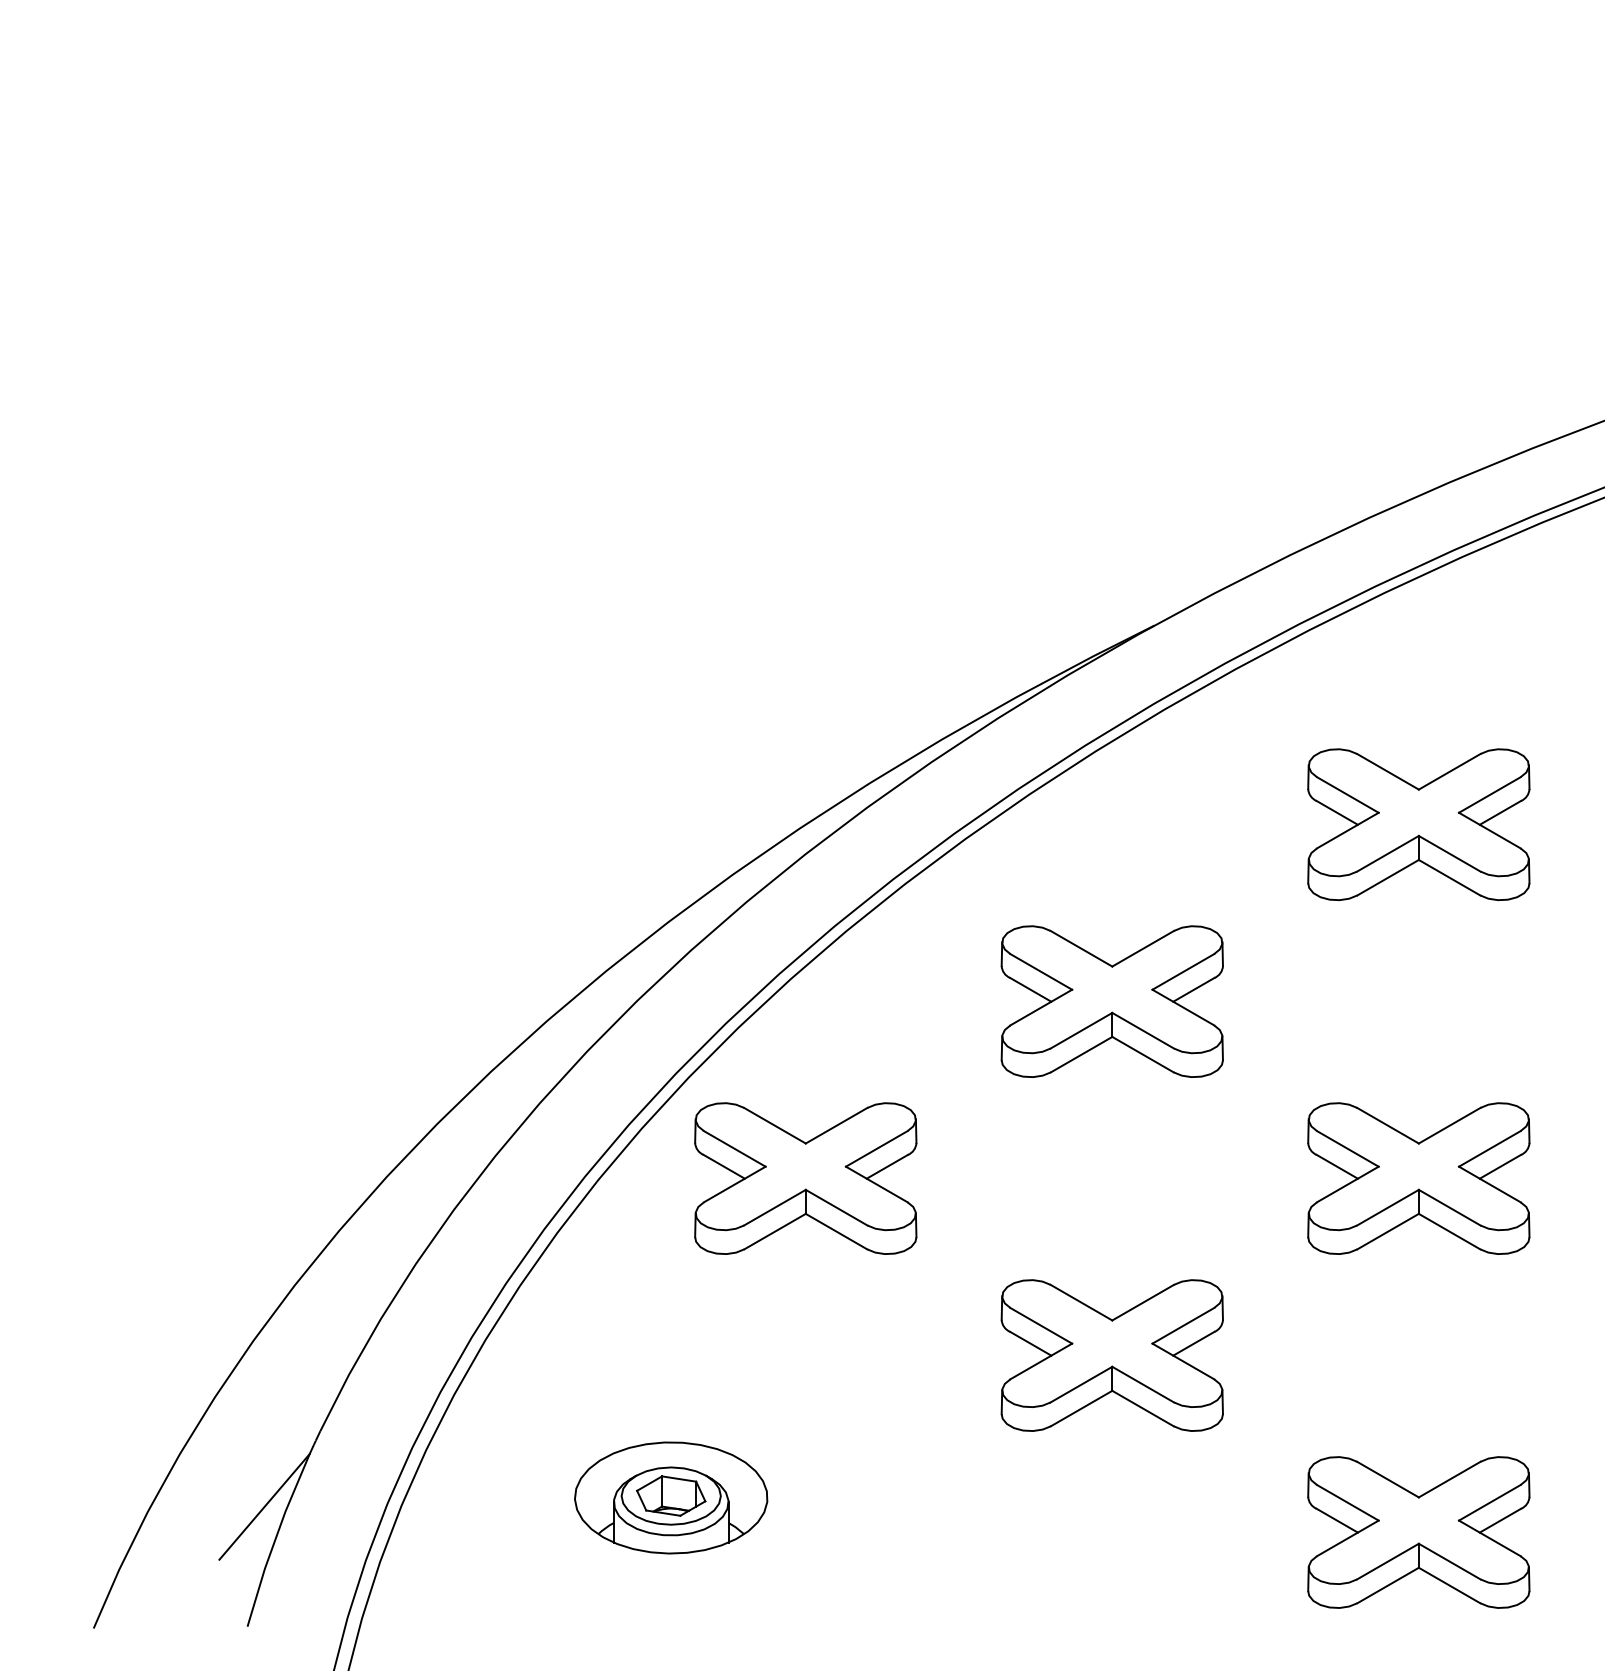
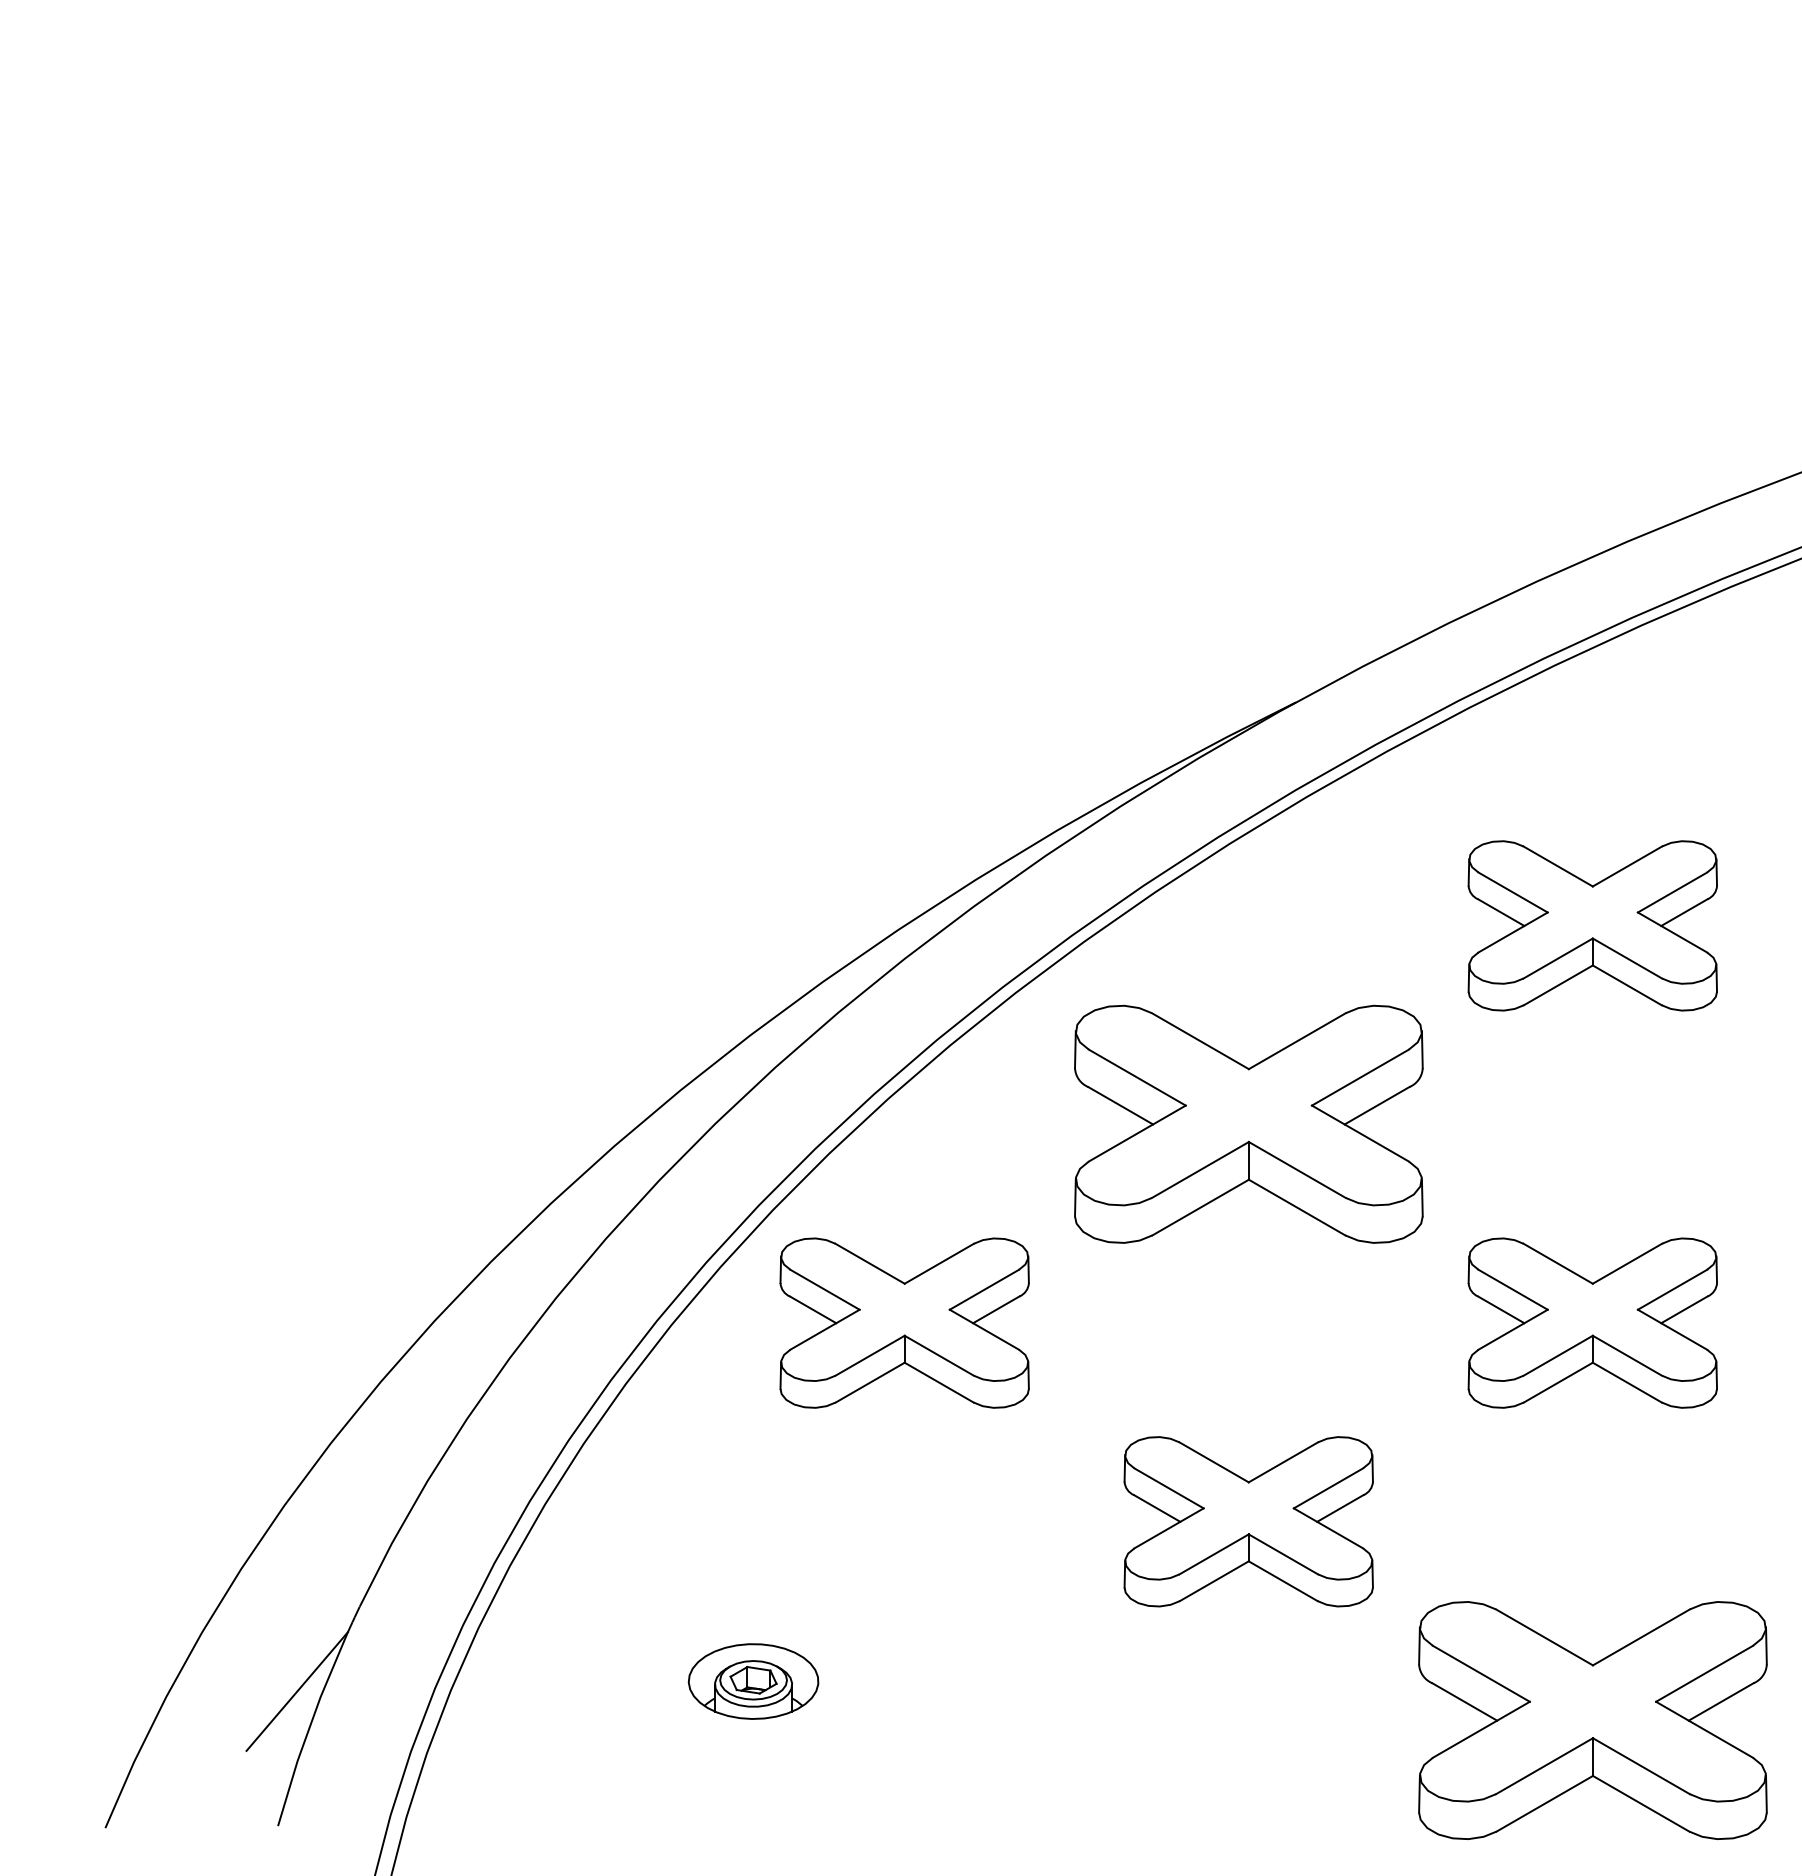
part: (1112, 1001) -> (1248, 1124), size x1.4
part: (671, 1497) -> (753, 1681), size x0.6
part: (1418, 1531) -> (1592, 1719), size x1.4

